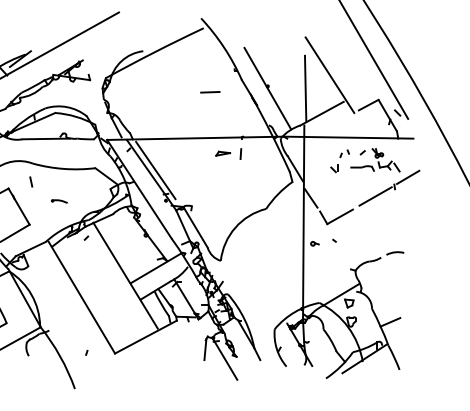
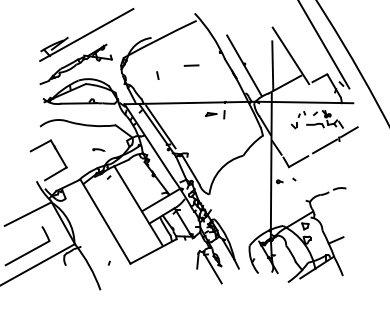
line: (210, 92) -> (191, 65), moved
line: (30, 181) -> (157, 75), moved
part: (58, 200) -> (98, 149), moved

